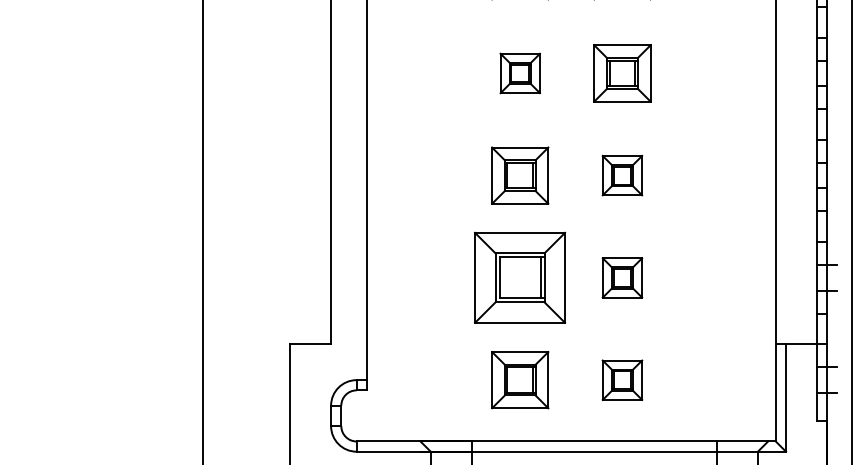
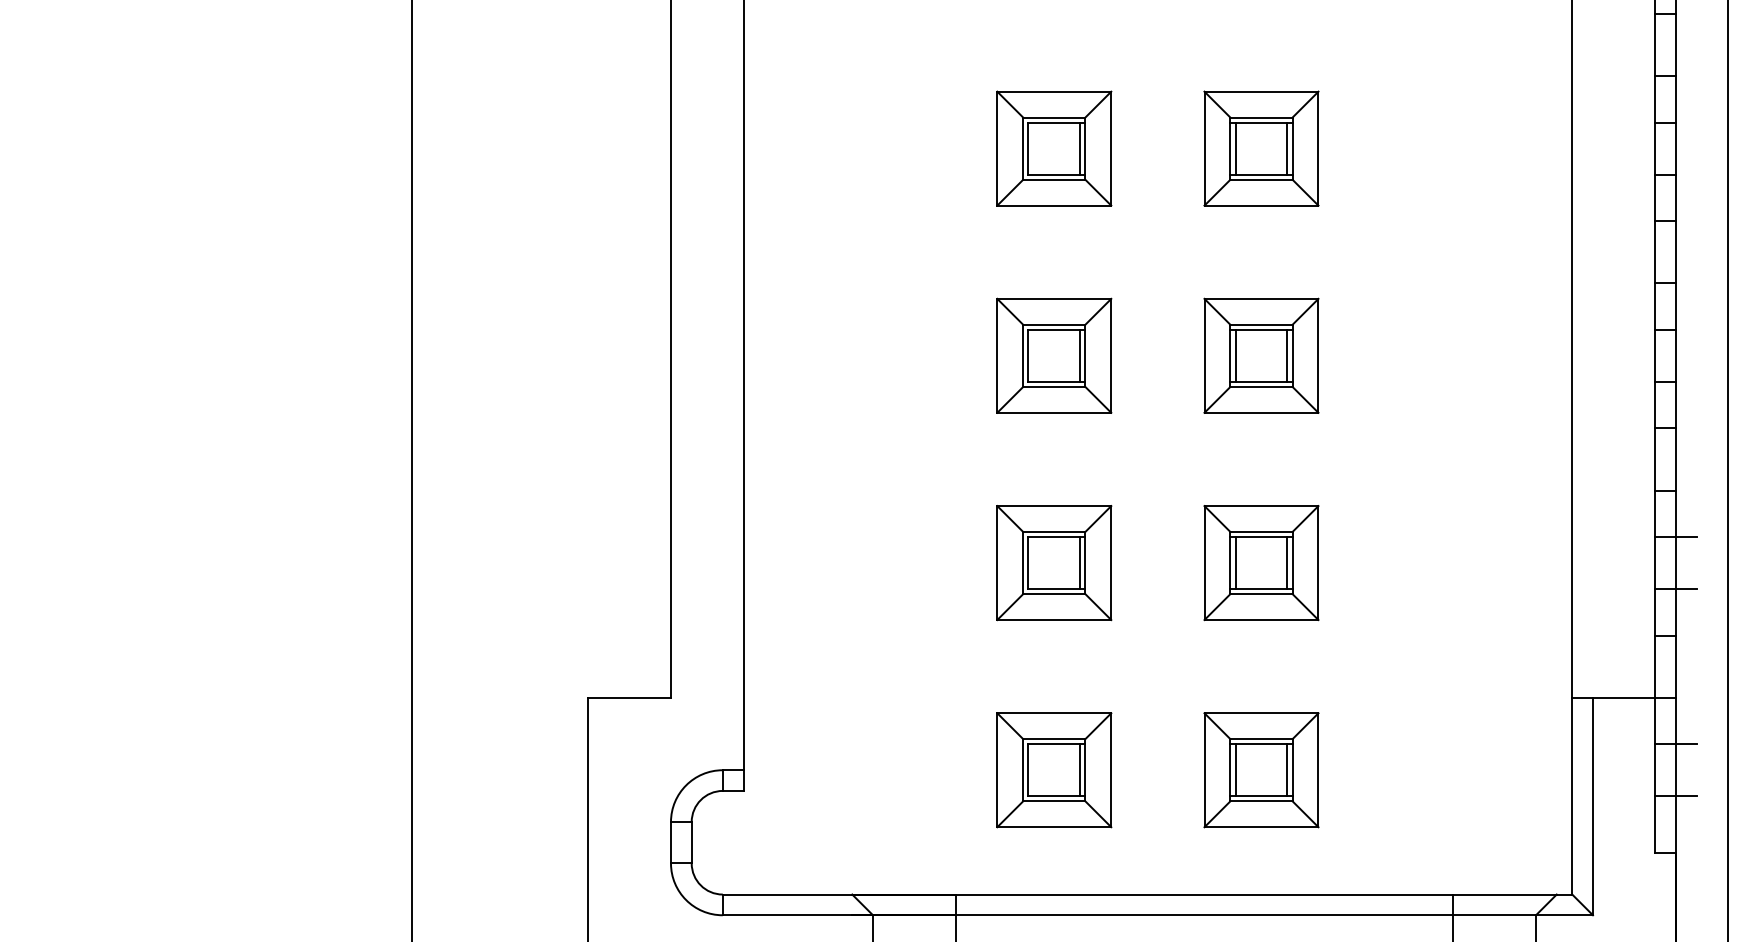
part: (520, 73) -> (1054, 148), size x1.43
part: (622, 175) -> (1261, 355), size x1.43
part: (520, 277) -> (1054, 562), size x0.62
part: (622, 277) -> (1261, 562), size x1.43
part: (622, 380) -> (1261, 770), size x1.43

